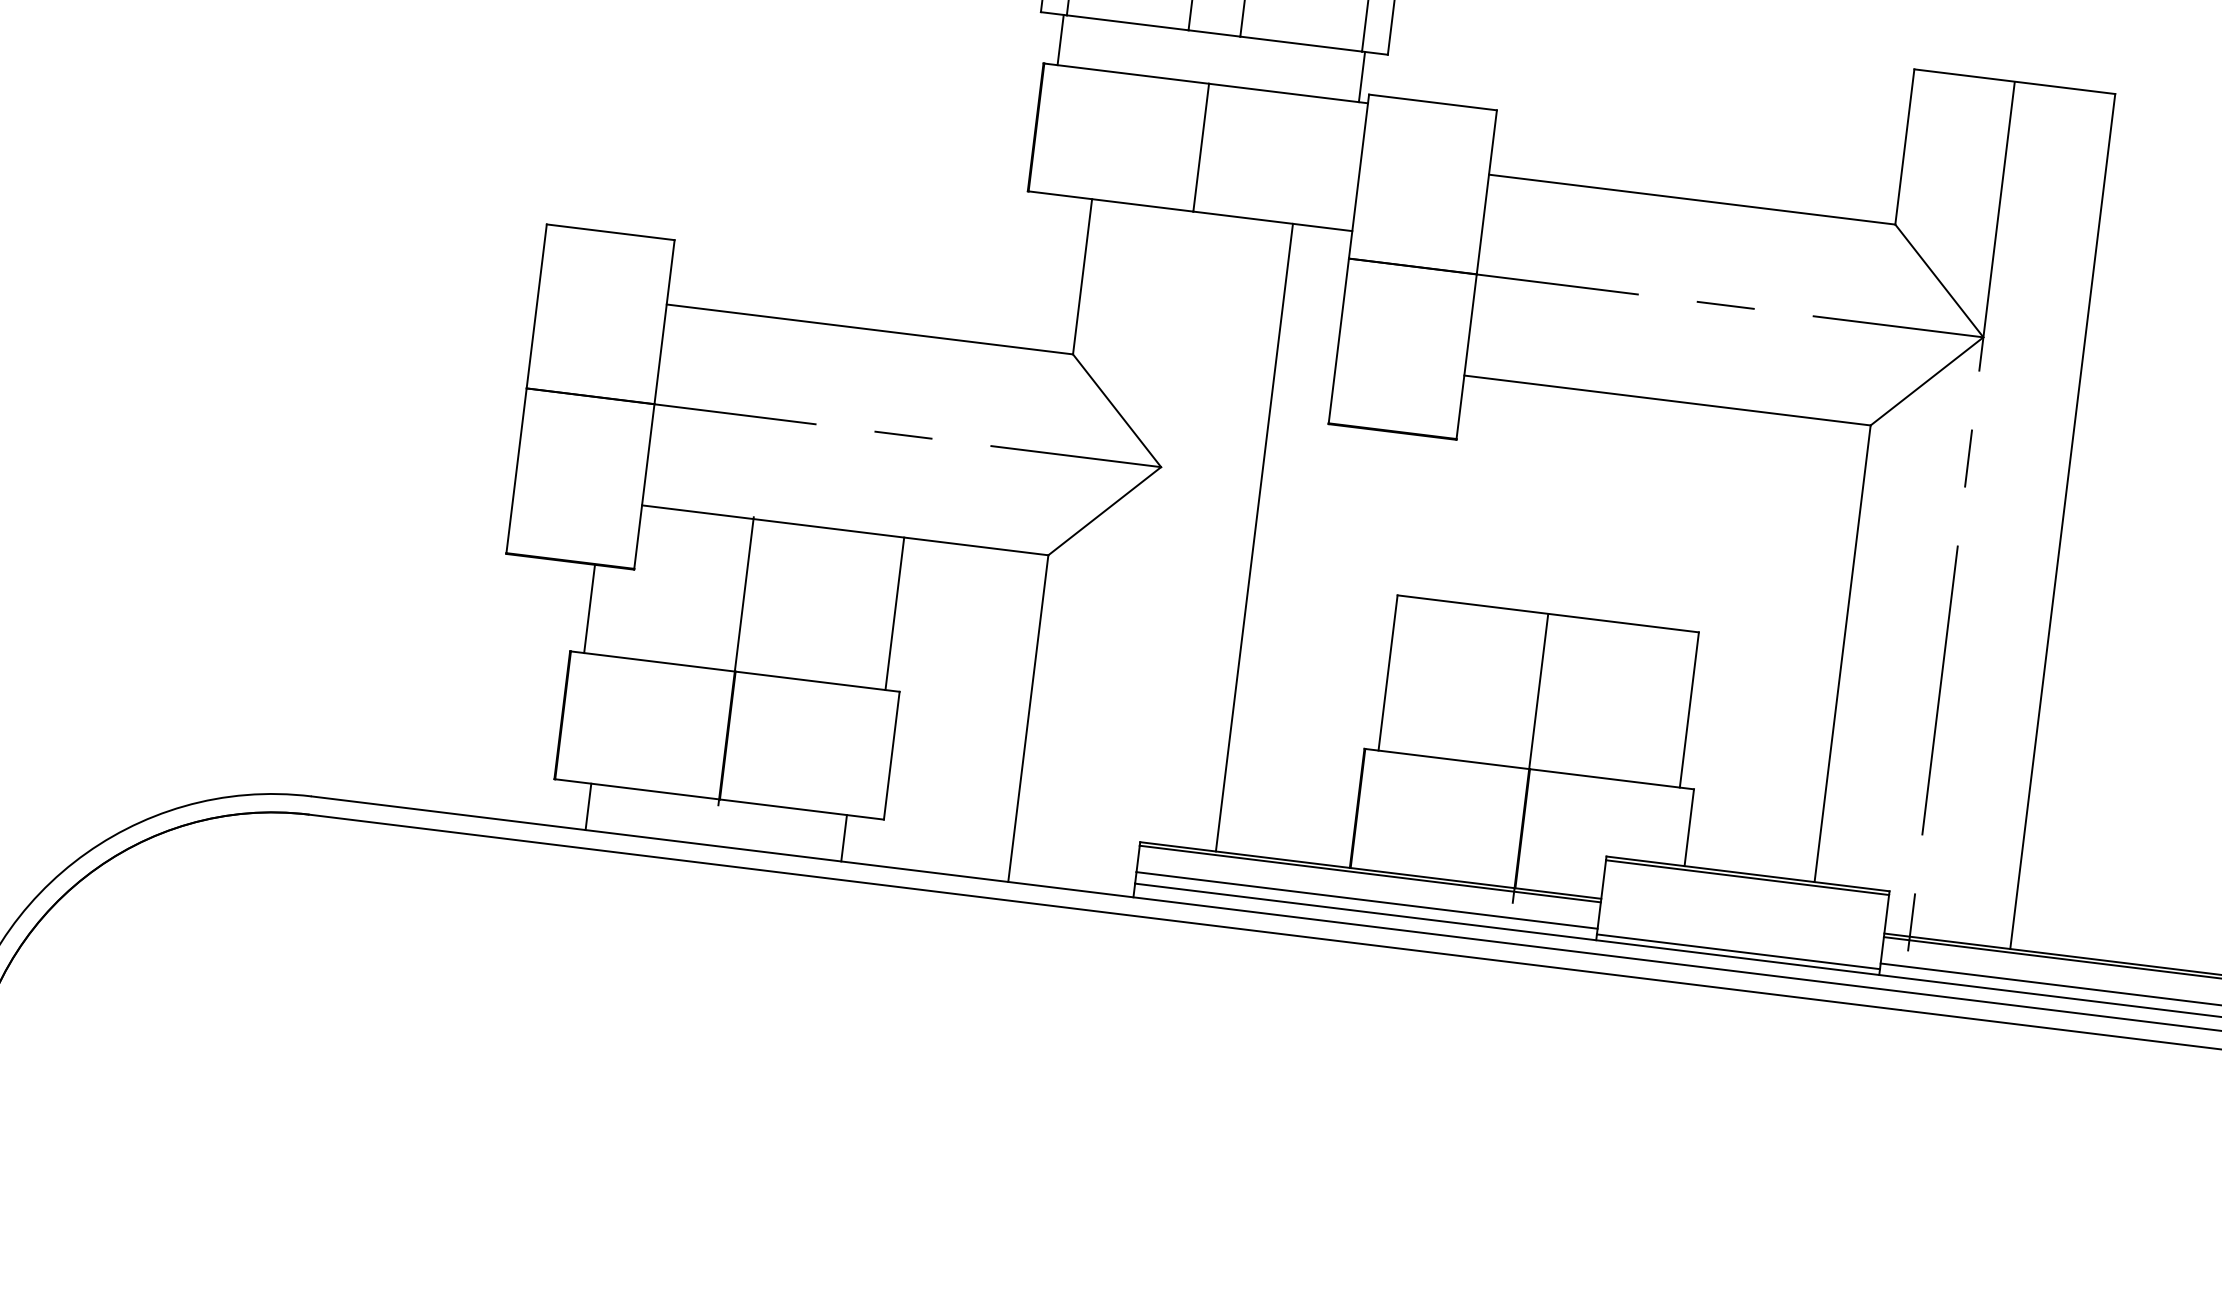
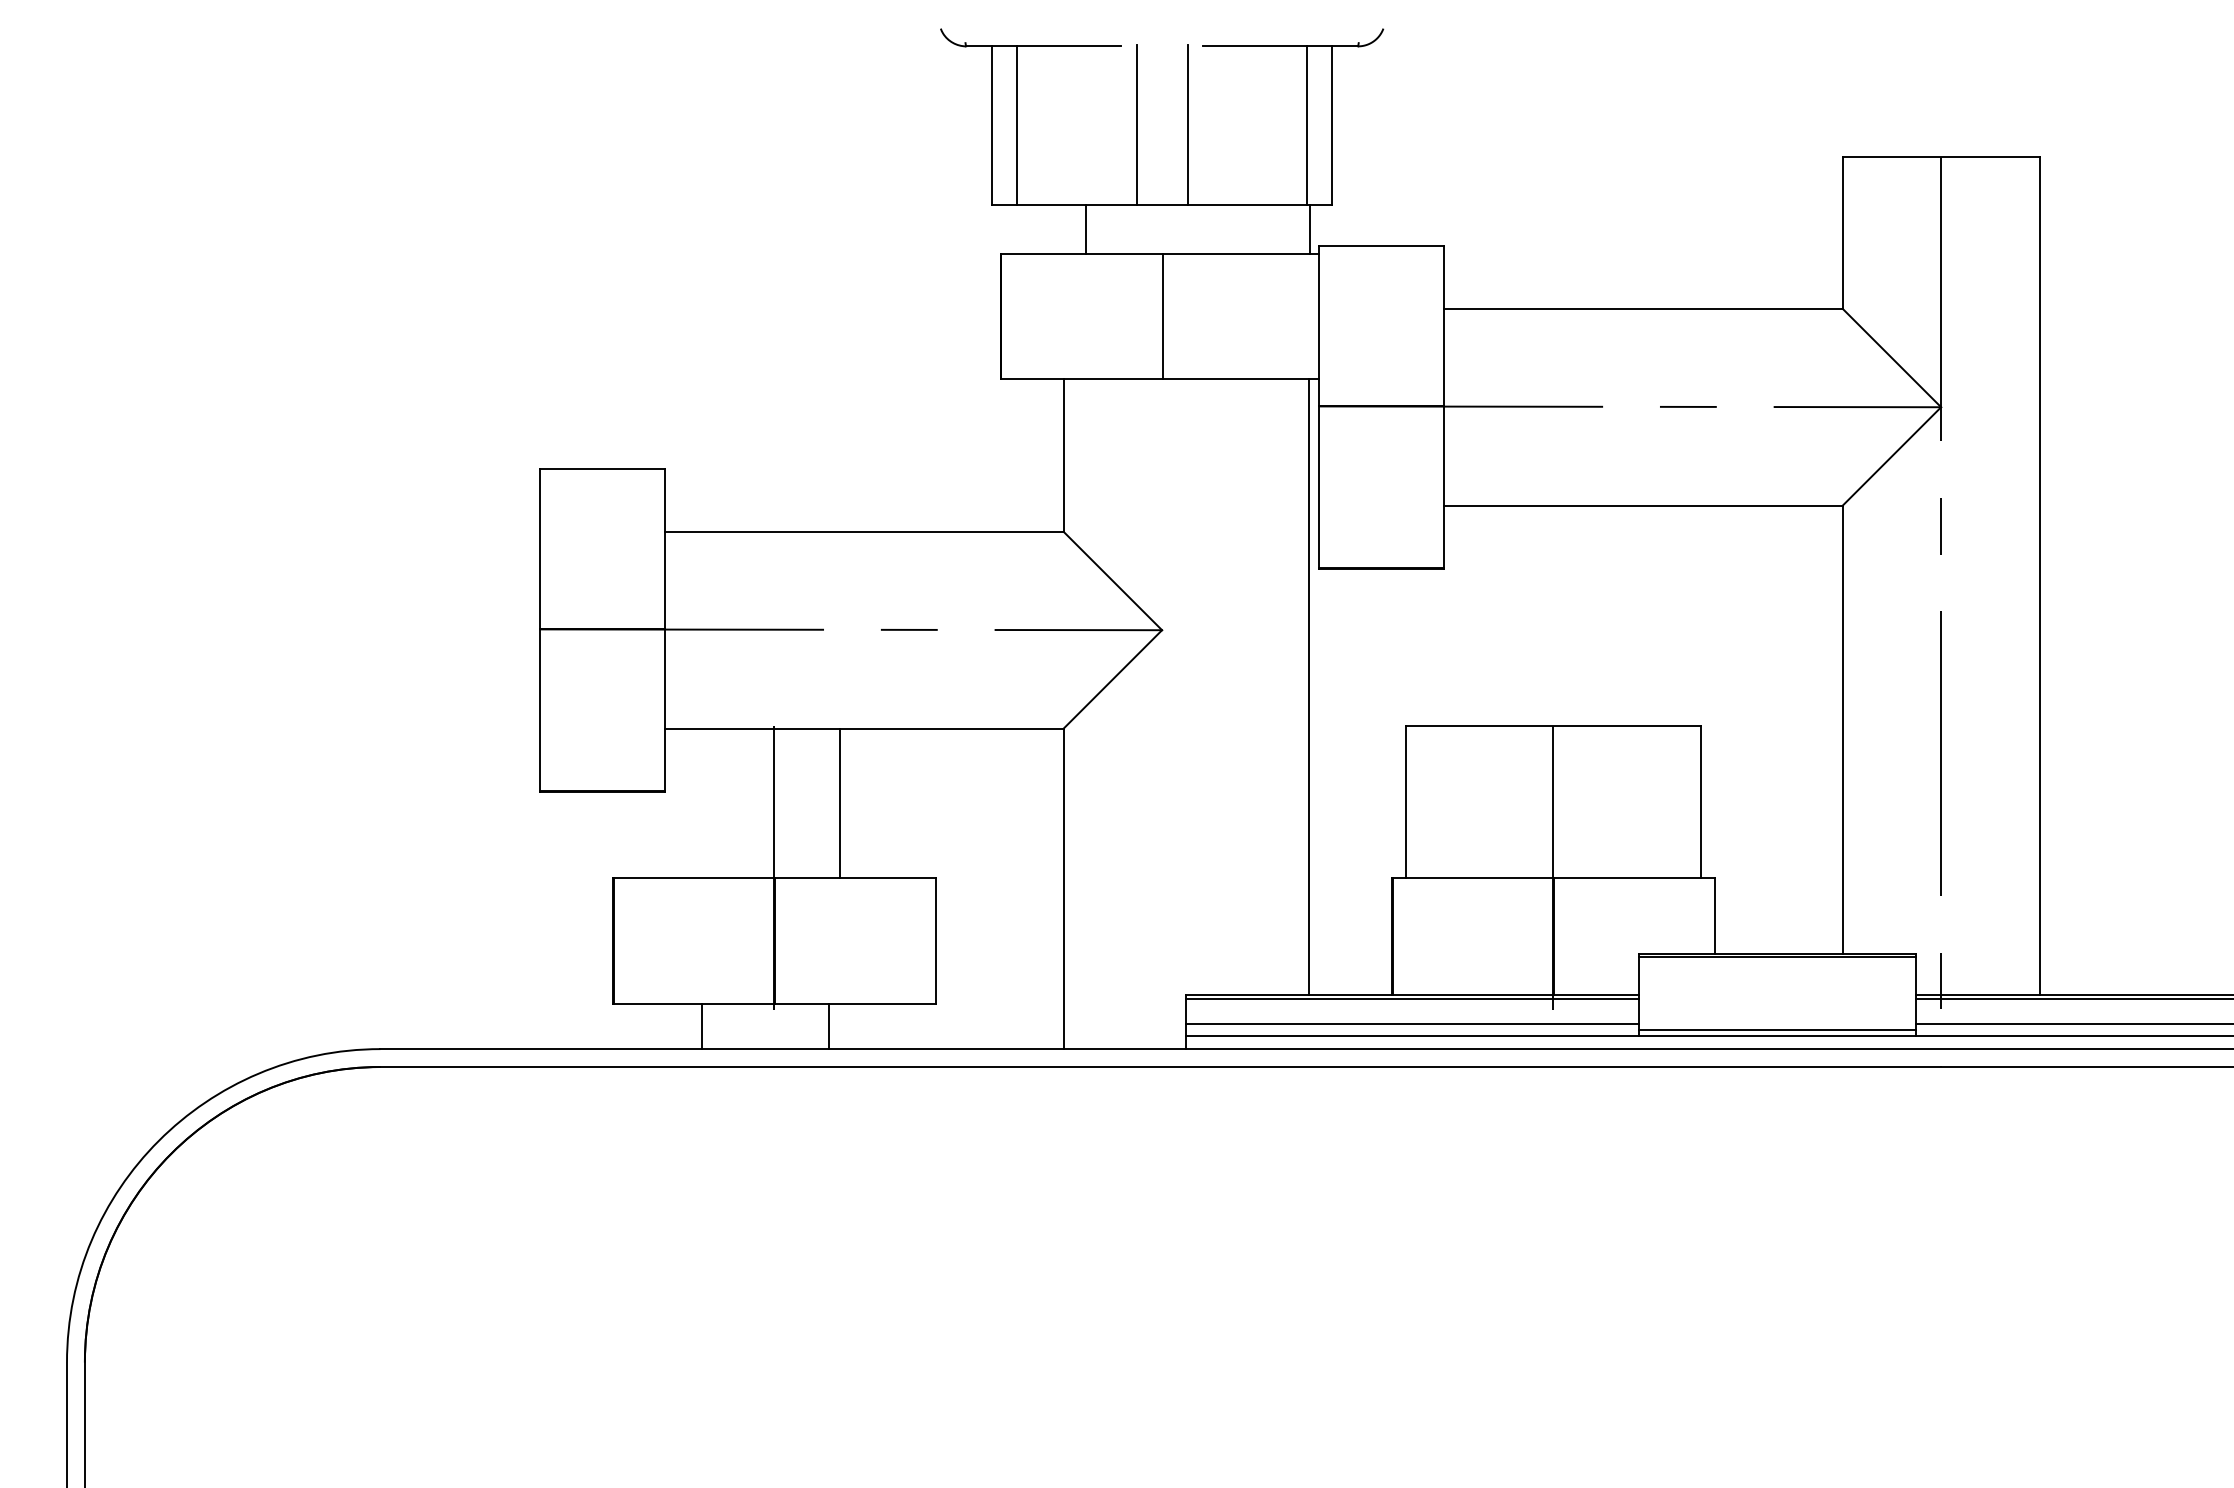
line: (1060, 40) -> (1086, 229), moved
line: (1254, 537) -> (1308, 687), moved
line: (589, 608) -> (626, 834), removed
line: (895, 613) -> (840, 803), moved
line: (588, 807) -> (702, 1026), moved
line: (843, 838) -> (828, 1026), moved

